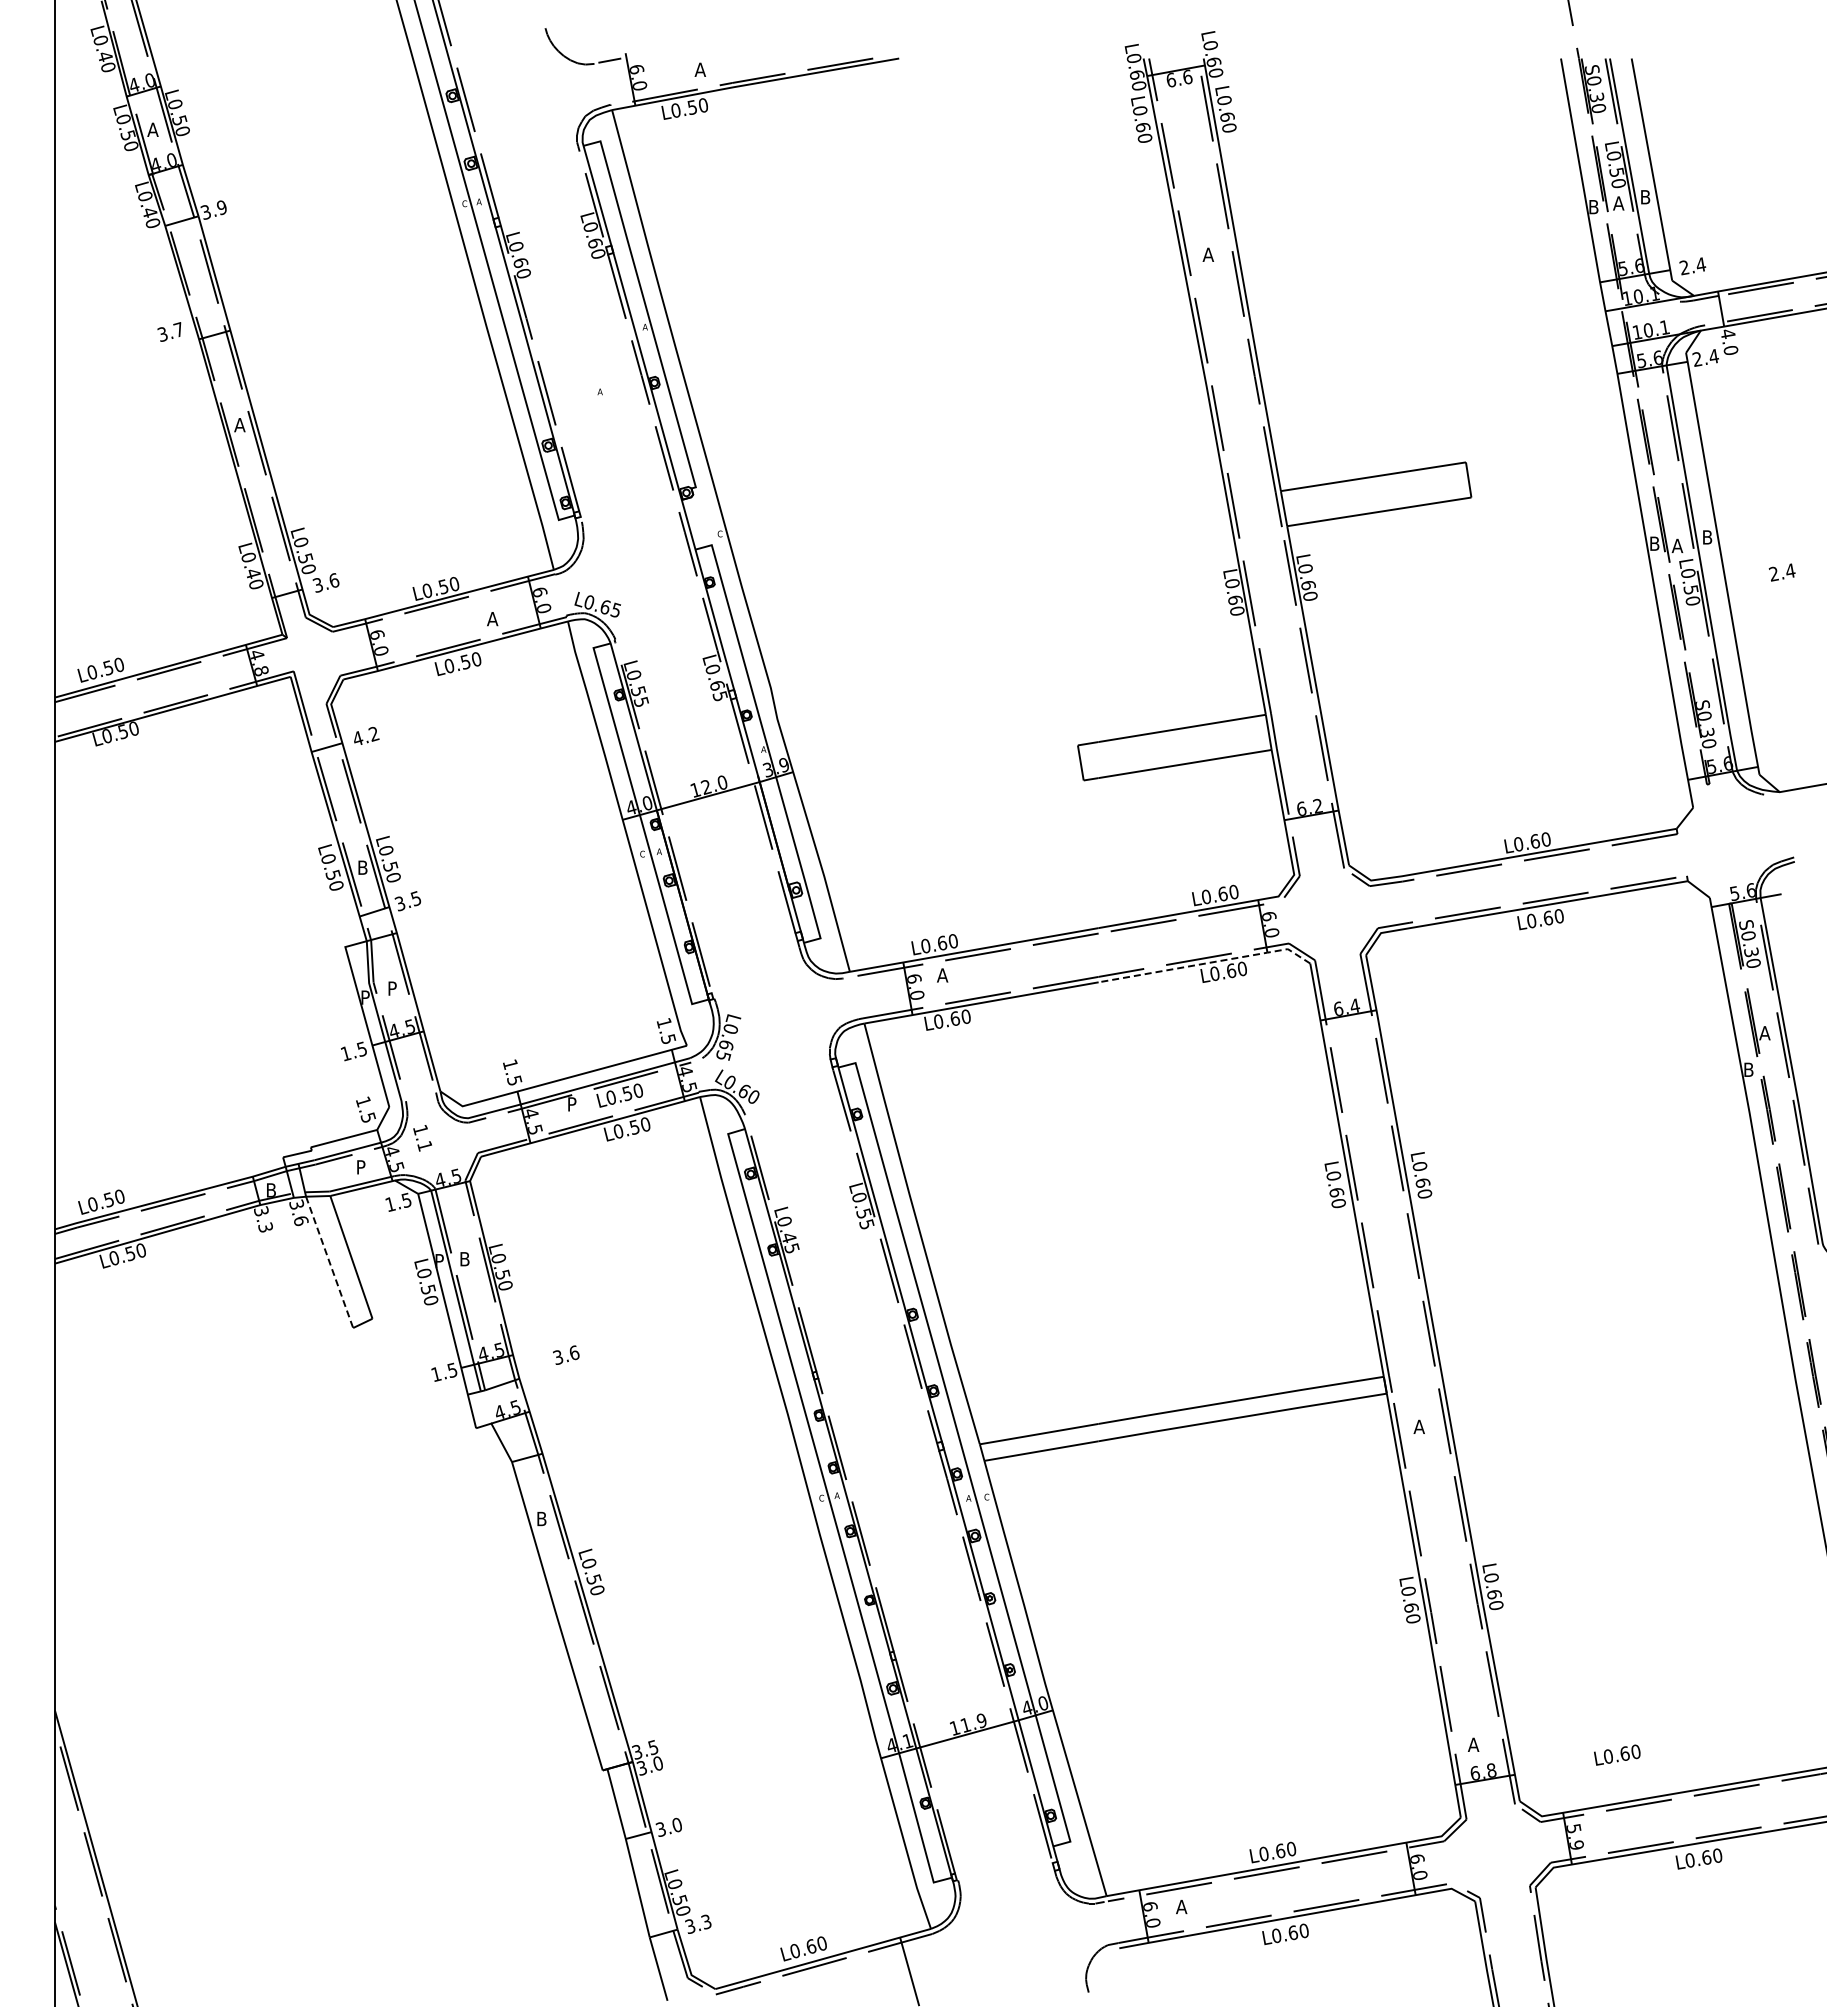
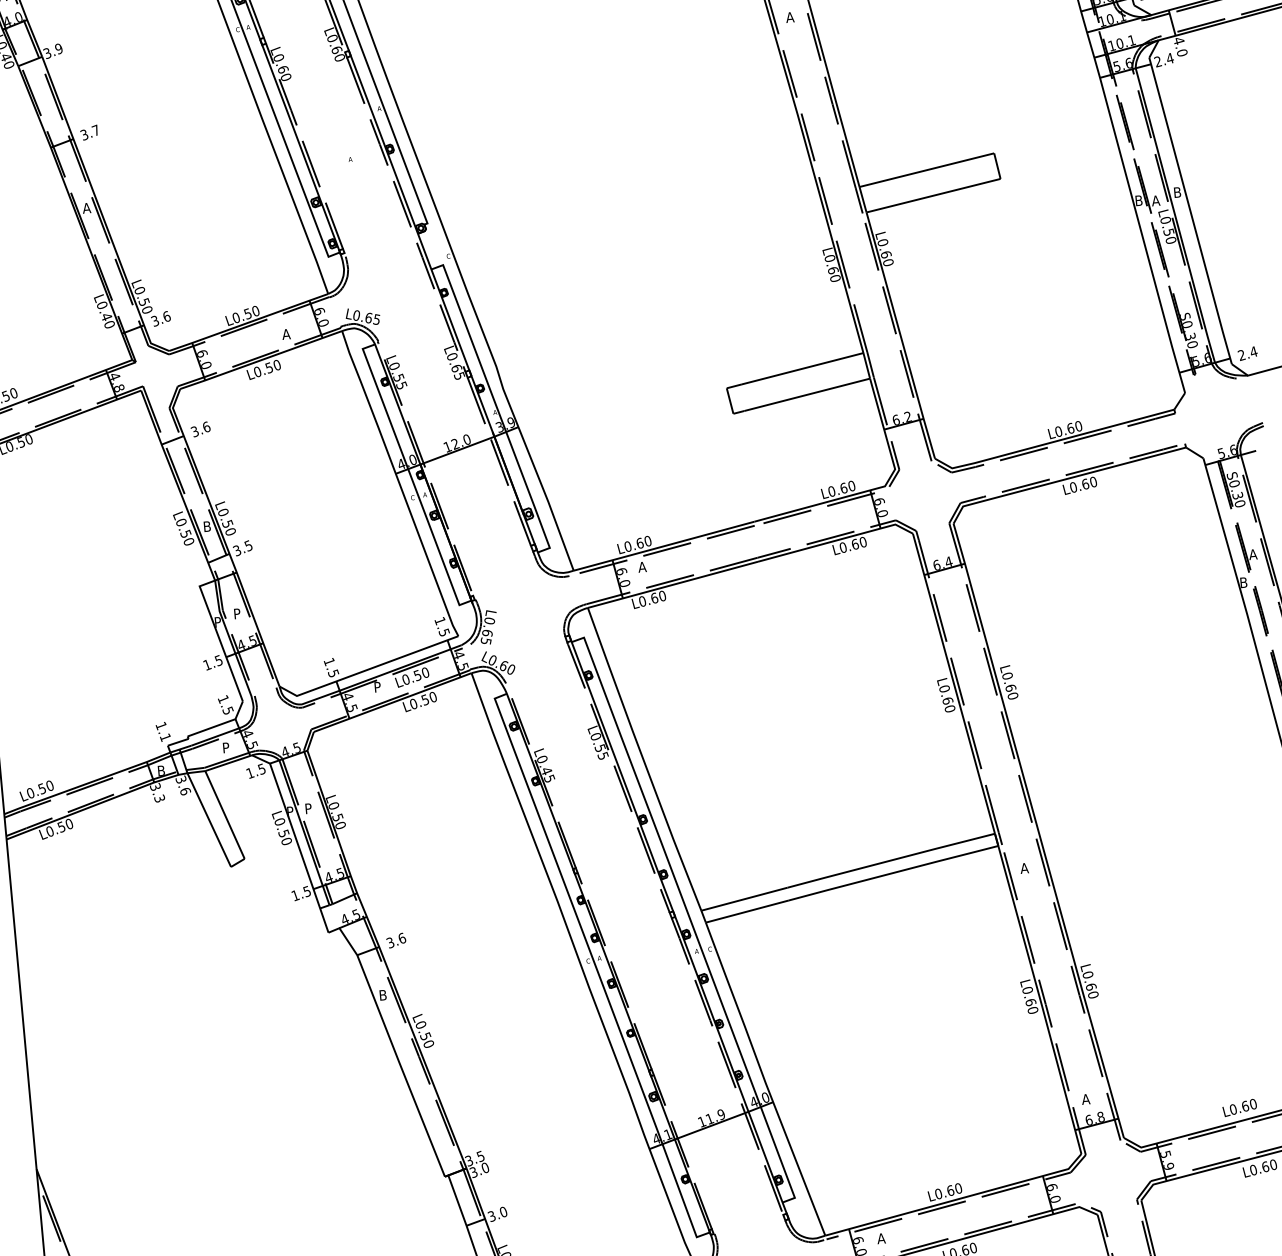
text: (169, 331) -> (89, 132), moved
text: (1781, 572) -> (1247, 353), moved
text: (365, 736) -> (200, 429), 4.2 -> 3.6
line: (1207, 963) -> (837, 540), dashed -> solid
text: (422, 1138) -> (163, 732), moved
text: (465, 1259) -> (309, 808), B -> P
line: (329, 1262) -> (209, 820), dashed -> solid
text: (566, 1354) -> (396, 940), moved
text: (1617, 1754) -> (1239, 1107), moved

